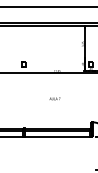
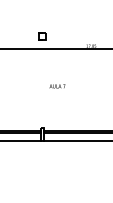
text: (54, 98) -> (56, 85), moved

